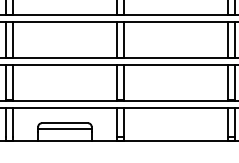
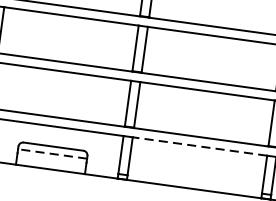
line: (175, 107) -> (199, 145), solid -> dashed
line: (64, 128) -> (52, 153), solid -> dashed

